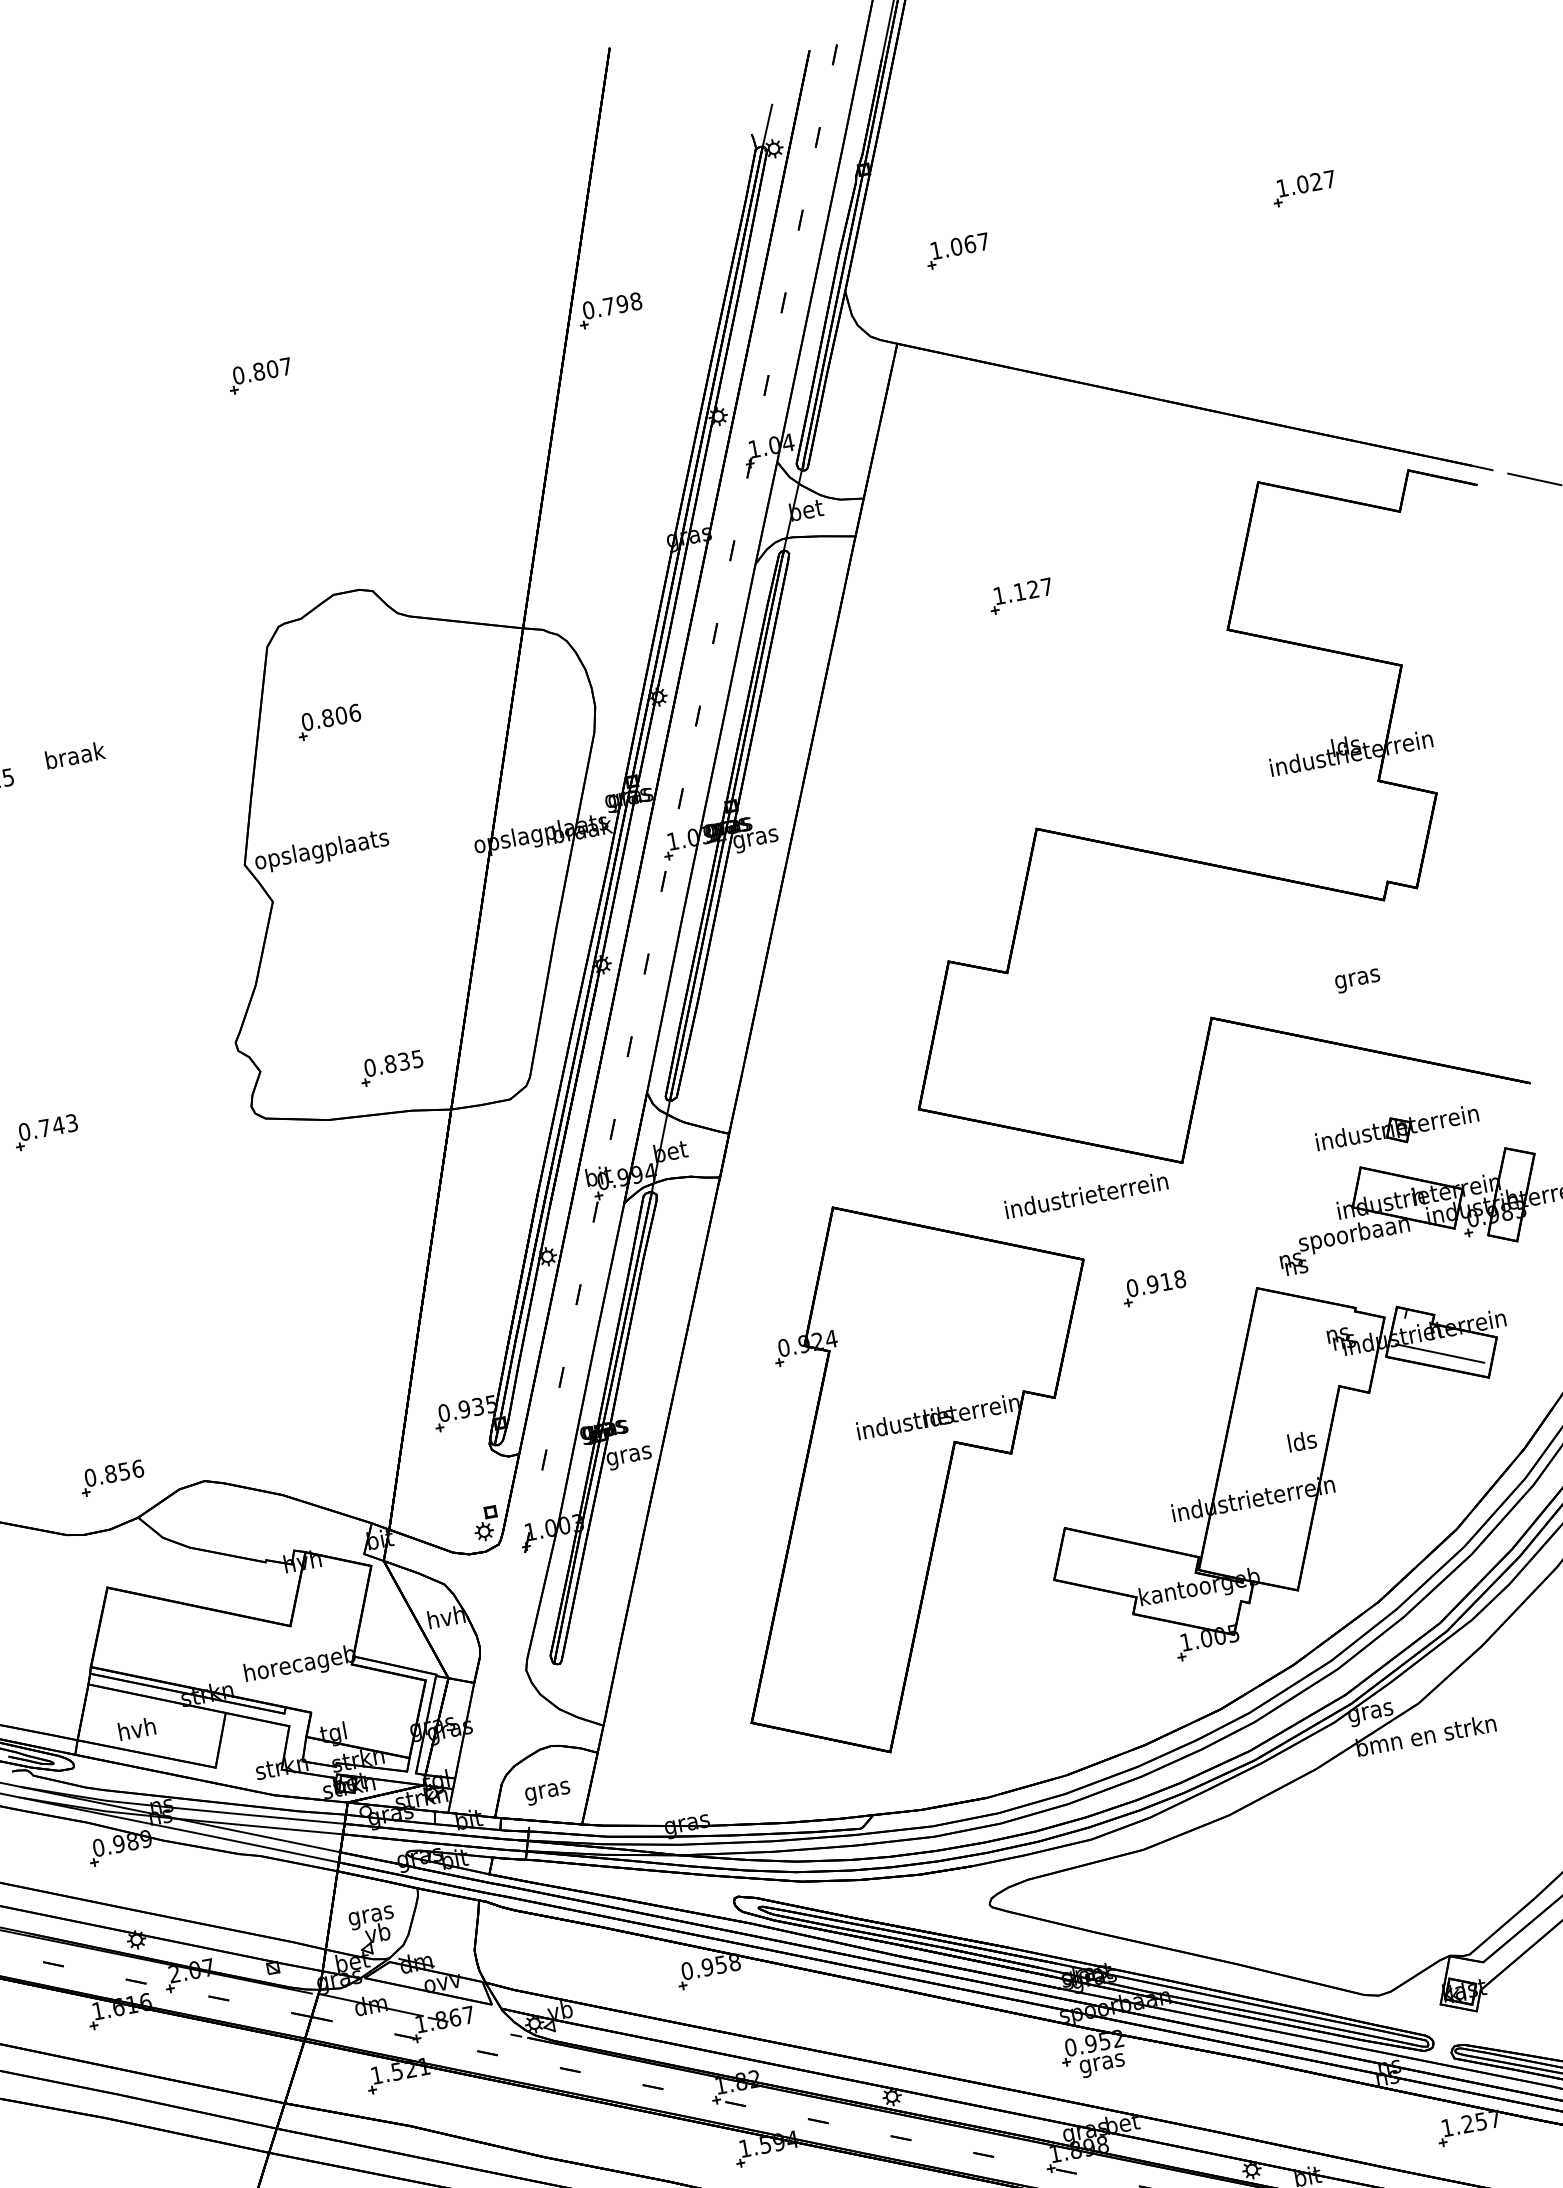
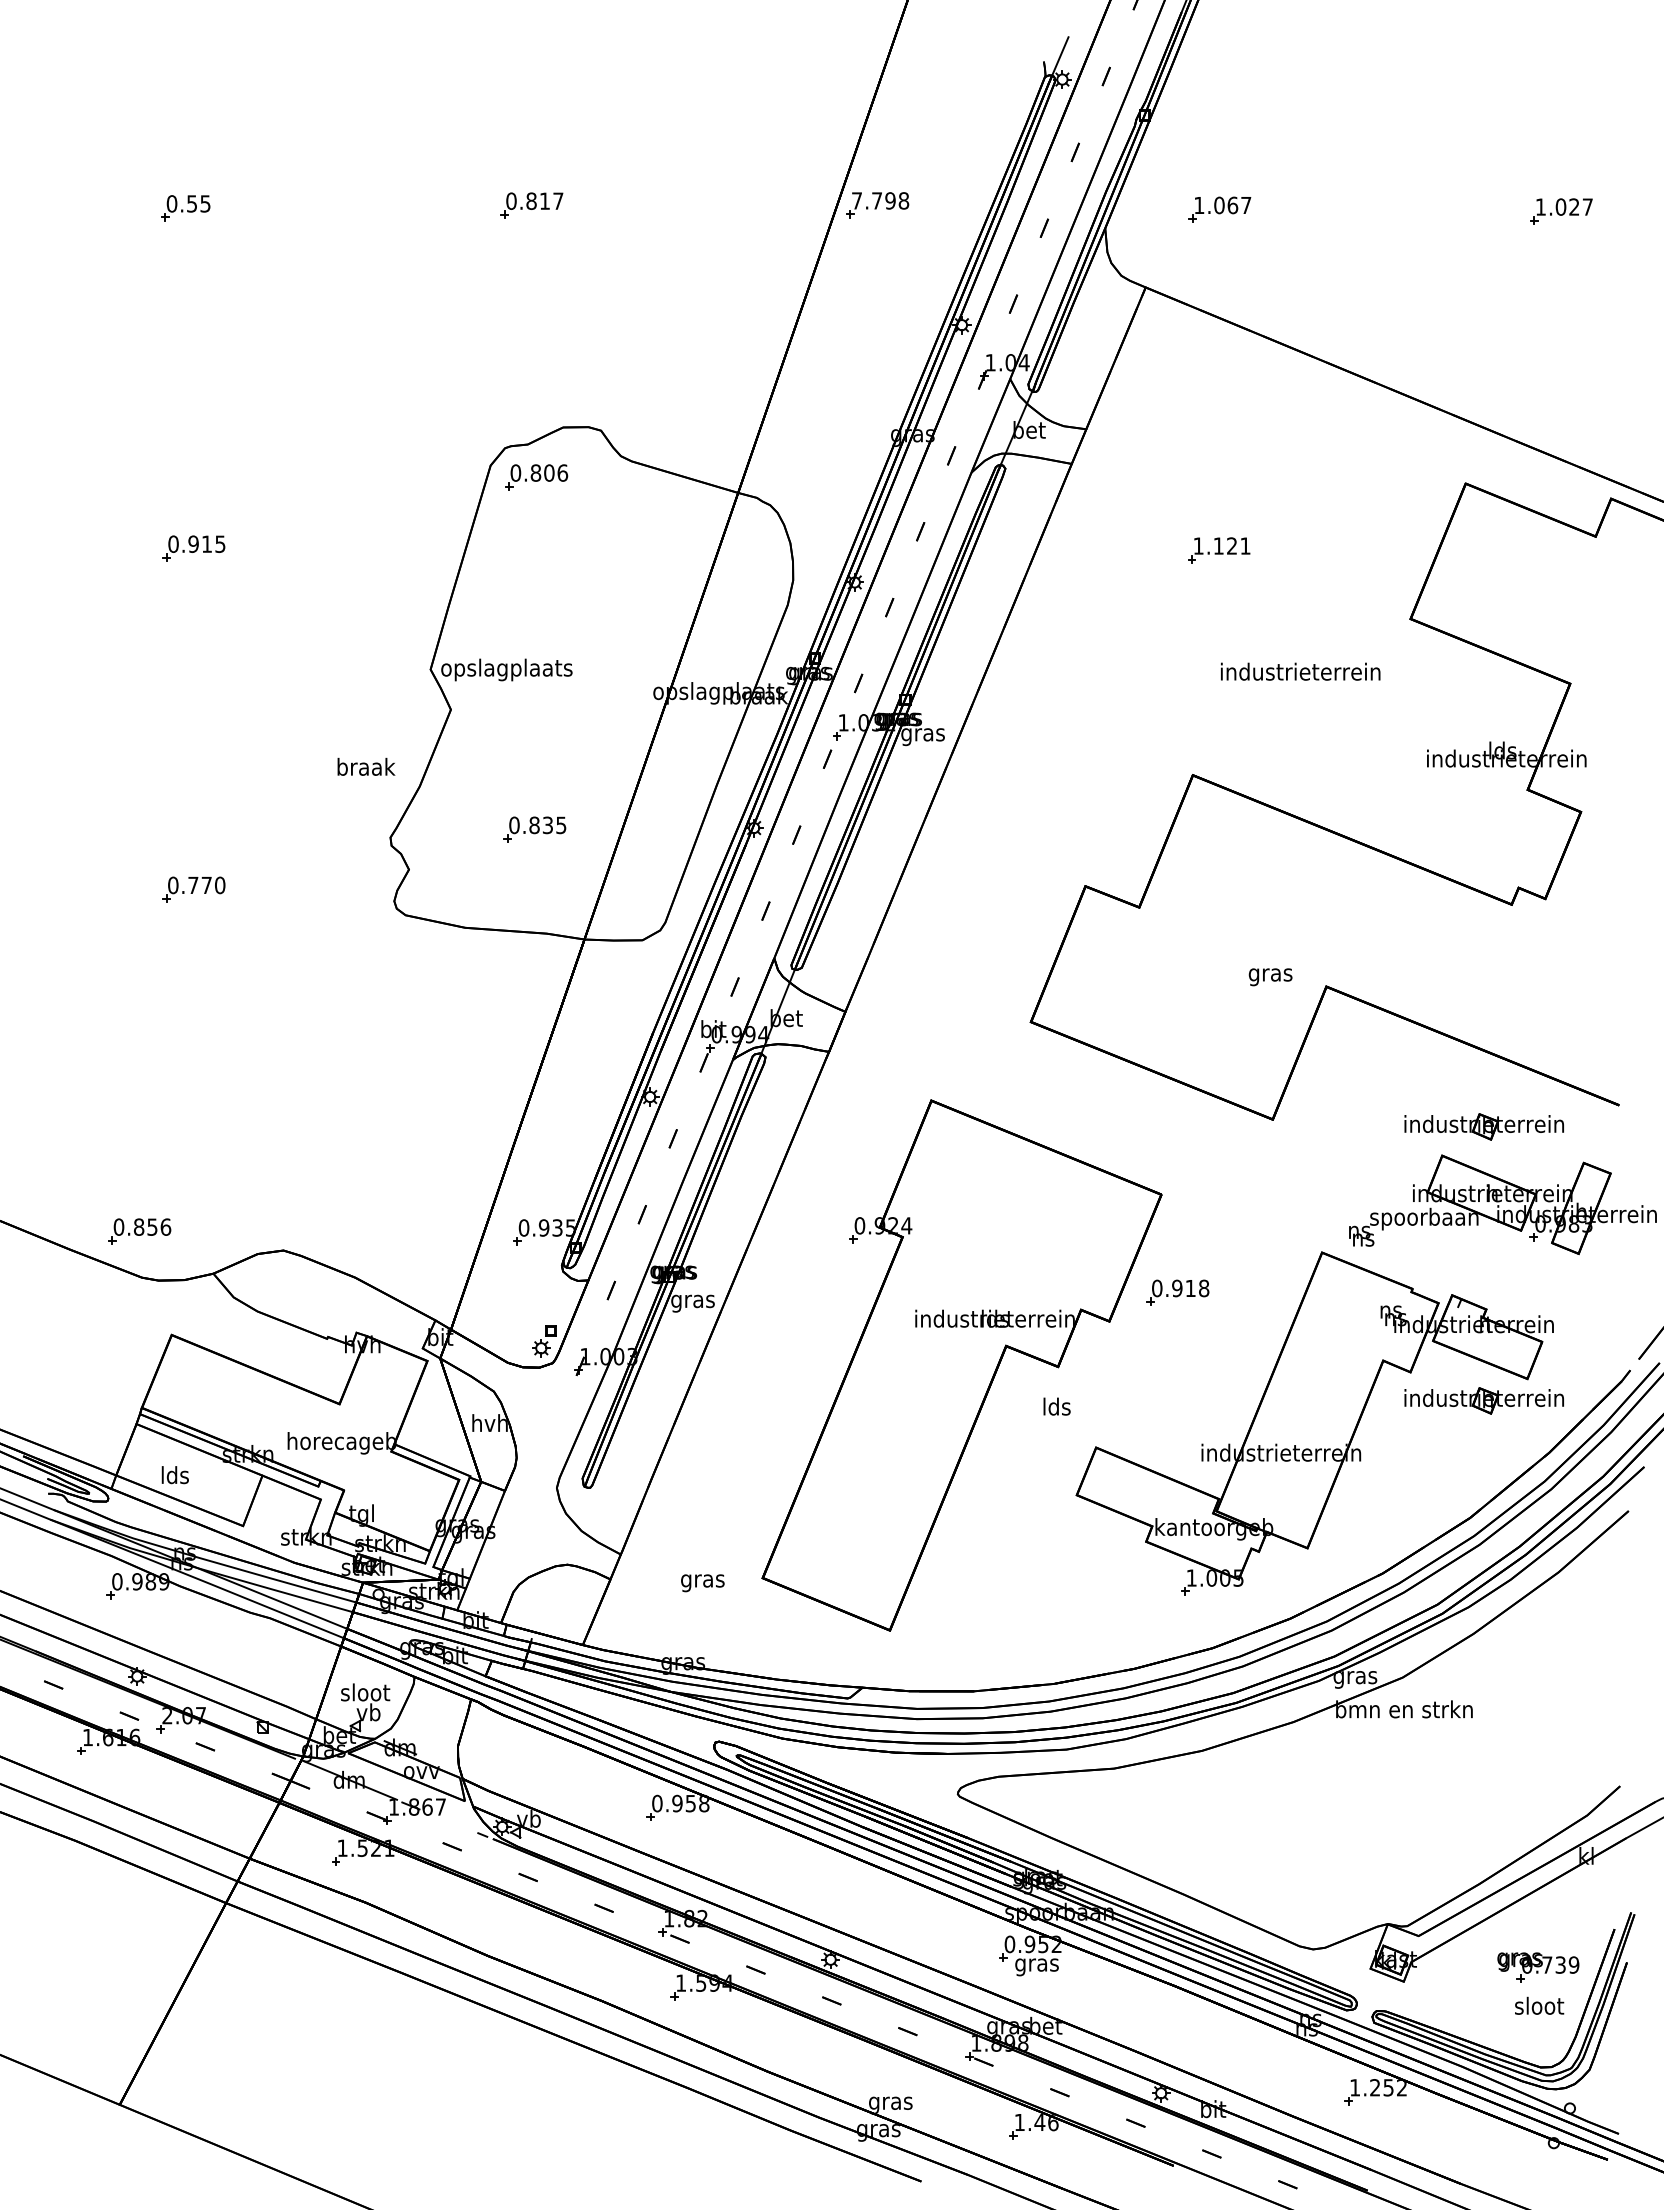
text: (588, 309) -> (856, 200), 0.798 -> 7.798
text: (272, 368) -> (544, 200), 0.807 -> 0.817
text: (1046, 586) -> (1245, 545), 1.127 -> 1.121
part: (329, 722) -> (536, 477), moved
text: (75, 754) -> (366, 766), moved
text: (1357, 981) -> (1270, 977), moved
part: (391, 1068) -> (534, 829), moved
text: (65, 1124) -> (213, 885), 0.743 -> 0.770
text: (1086, 1195) -> (1300, 671), moved
part: (1153, 1288) -> (1177, 1292), moved
line: (1439, 1352) -> (1484, 1346), removed
part: (1448, 1407) -> (1483, 1400), added
text: (1301, 1441) -> (1056, 1406), moved
part: (112, 1478) -> (139, 1231), moved
text: (136, 1729) -> (174, 1475), hvh -> lds
text: (547, 1793) -> (702, 1583), moved
text: (371, 1915) -> (365, 1694), gras -> sloot
text: (1494, 2118) -> (1401, 2087), 1.257 -> 1.252

